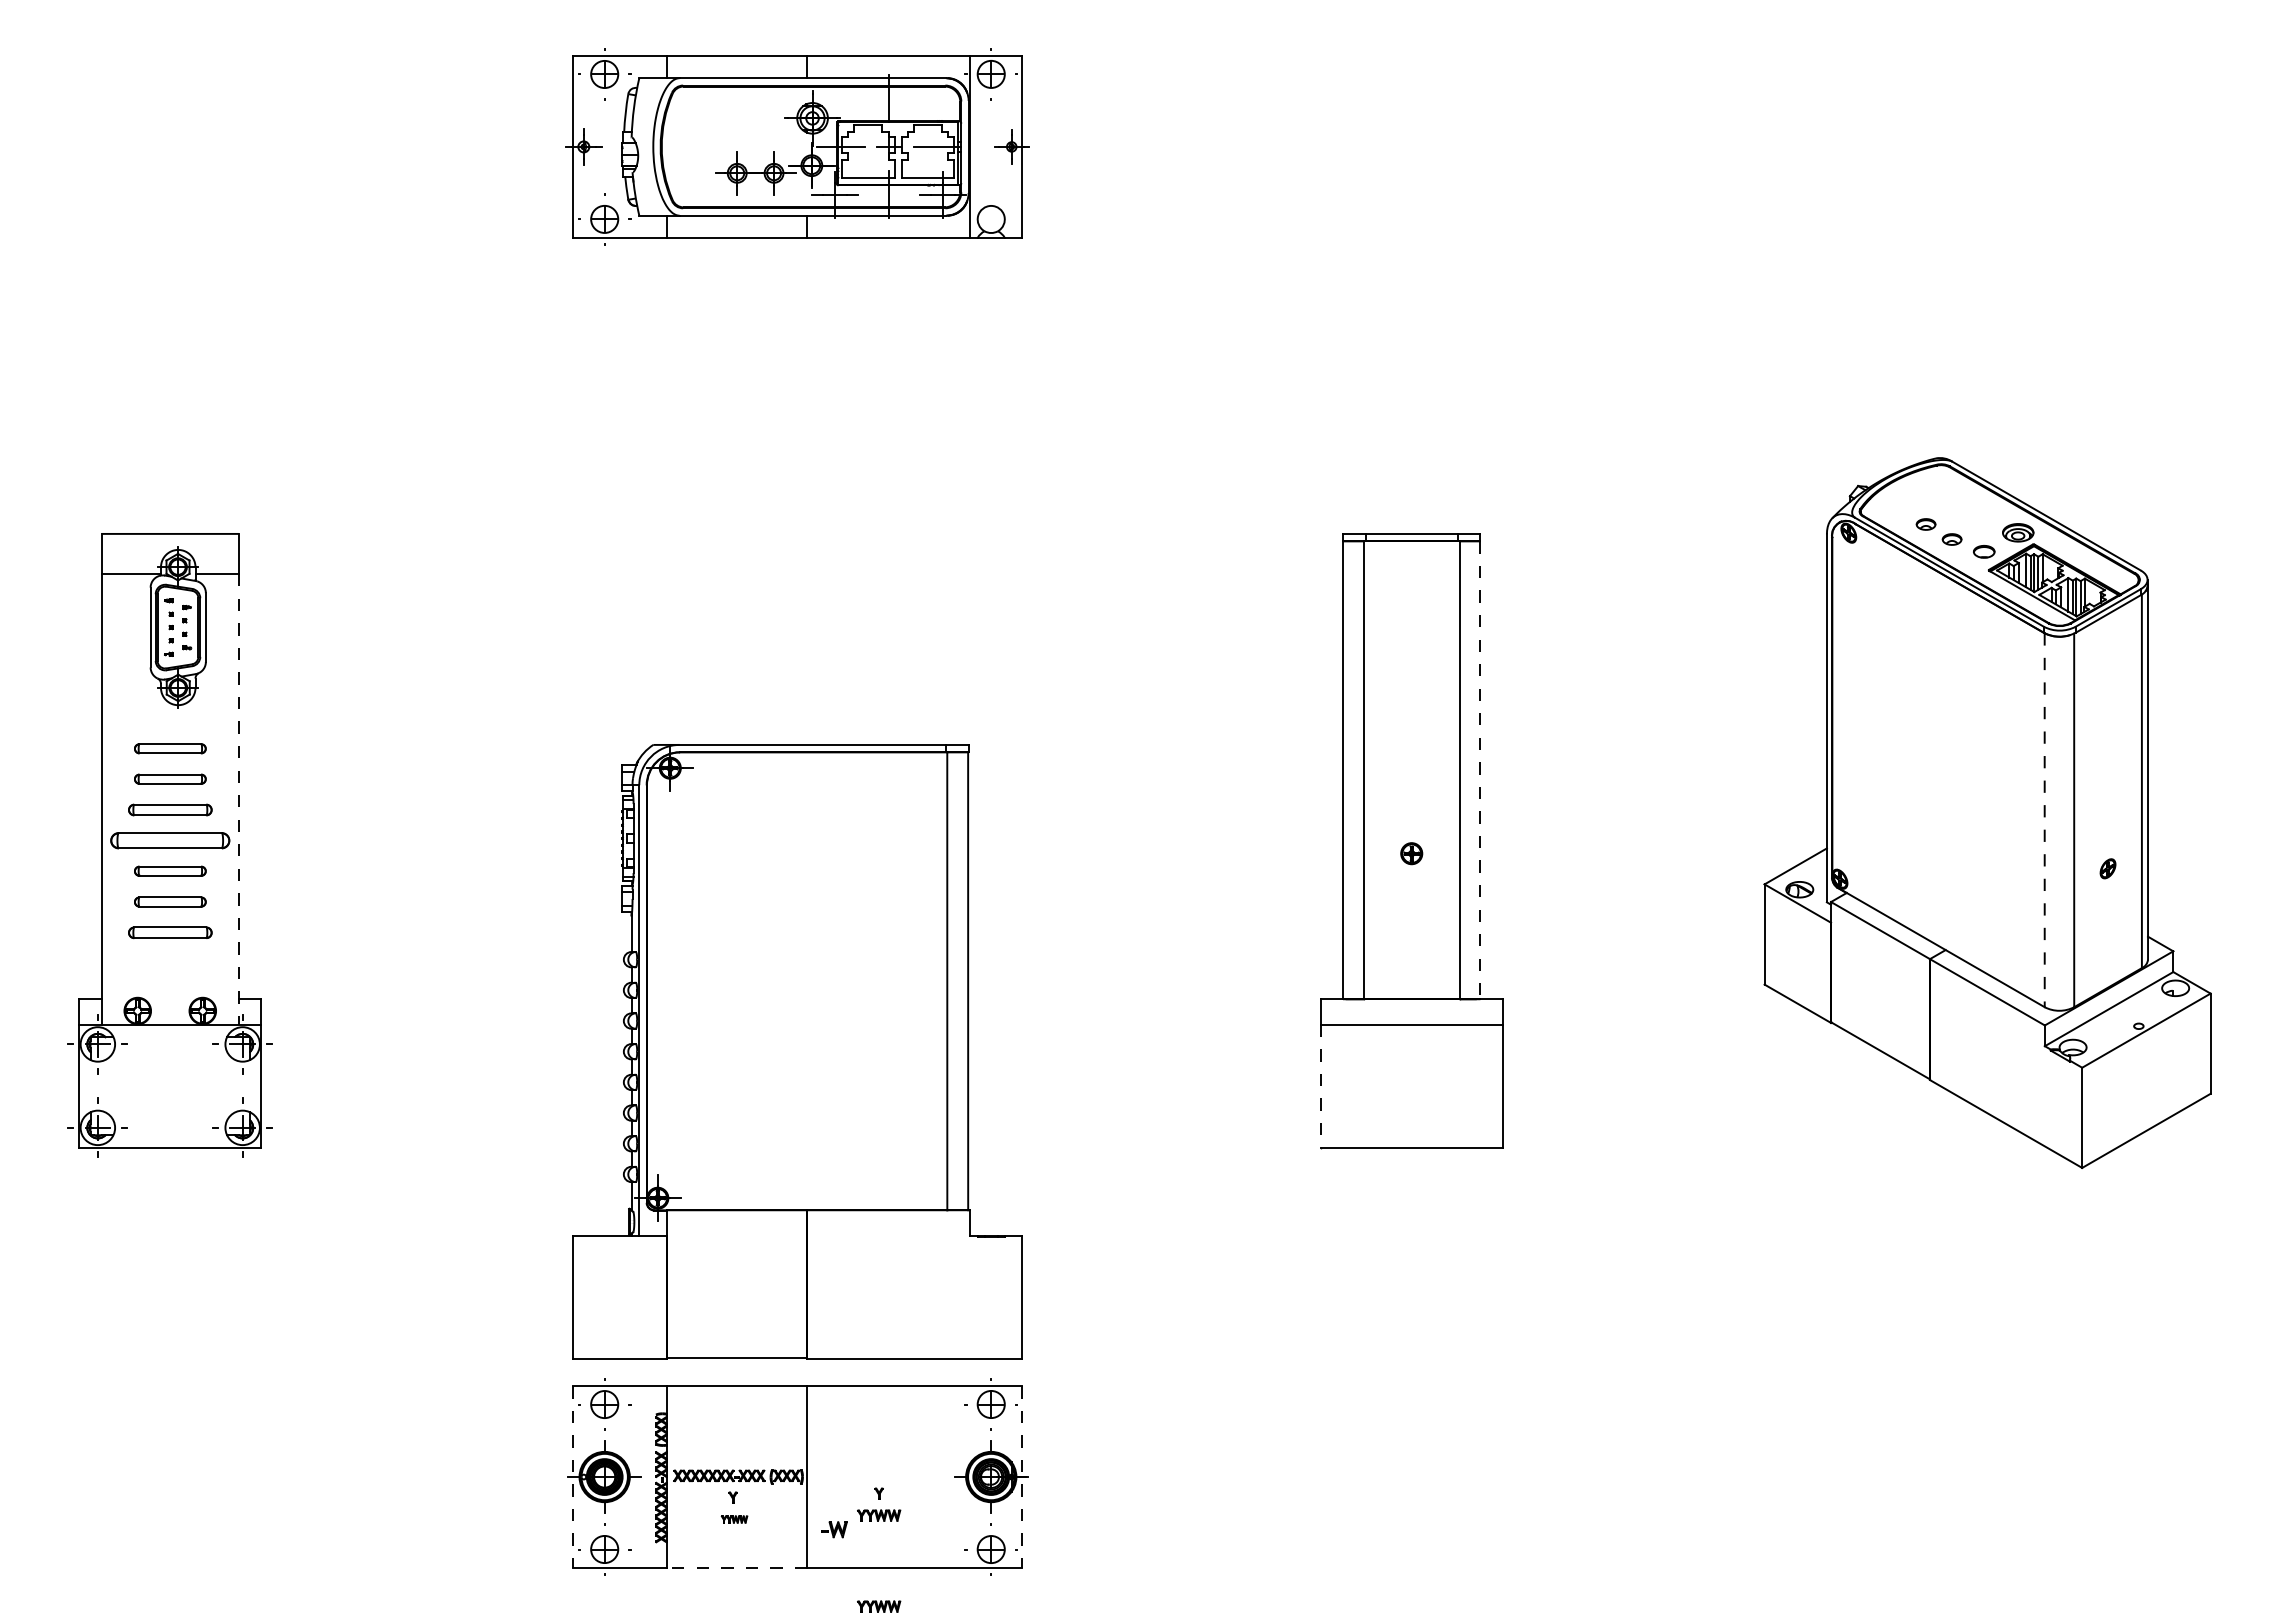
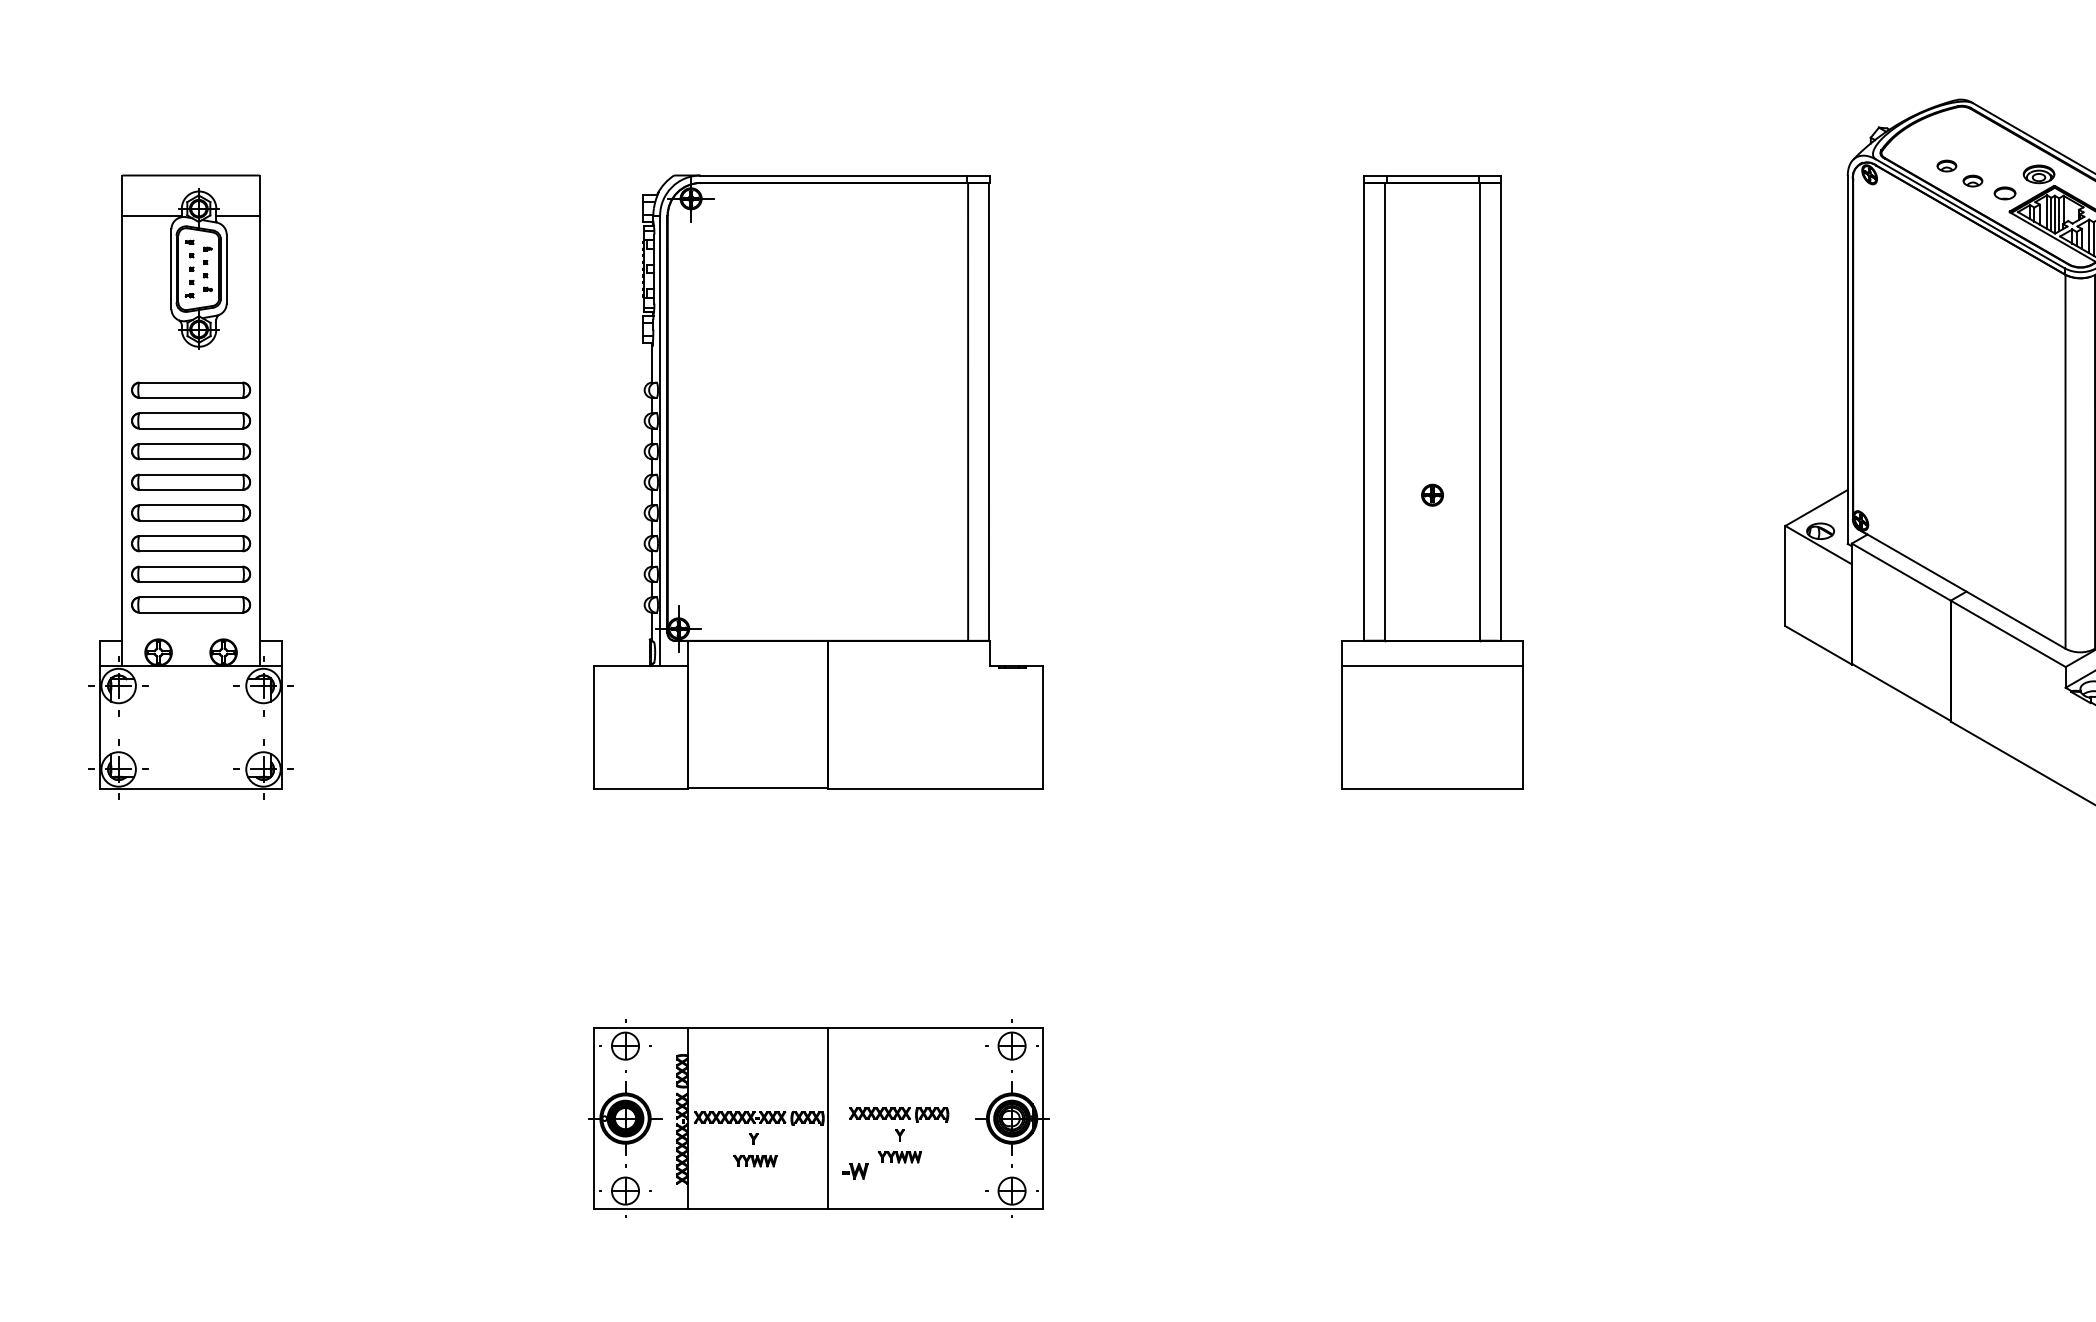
part: (170, 748) -> (191, 390), size x1.67
line: (1480, 770) -> (1501, 412), dashed -> solid
part: (170, 778) -> (191, 420), size x1.67
line: (239, 799) -> (260, 441), dashed -> solid
part: (170, 809) -> (191, 451), size x1.43
line: (2044, 820) -> (2065, 462), dashed -> solid
part: (170, 870) -> (191, 512), size x1.67
part: (170, 901) -> (191, 543), size x1.67
part: (170, 932) -> (191, 574), size x1.43
part: (170, 962) -> (191, 604), added
part: (797, 1051) -> (818, 482), moved
line: (1320, 1086) -> (1341, 728), dashed -> solid
part: (878, 1472) -> (899, 1114), added
line: (573, 1477) -> (594, 1119), dashed -> solid
line: (1022, 1477) -> (1043, 1119), dashed -> solid
part: (734, 1519) -> (755, 1161), size x1.67
line: (737, 1567) -> (758, 1209), dashed -> solid
part: (879, 1606) -> (900, 1248), removed

